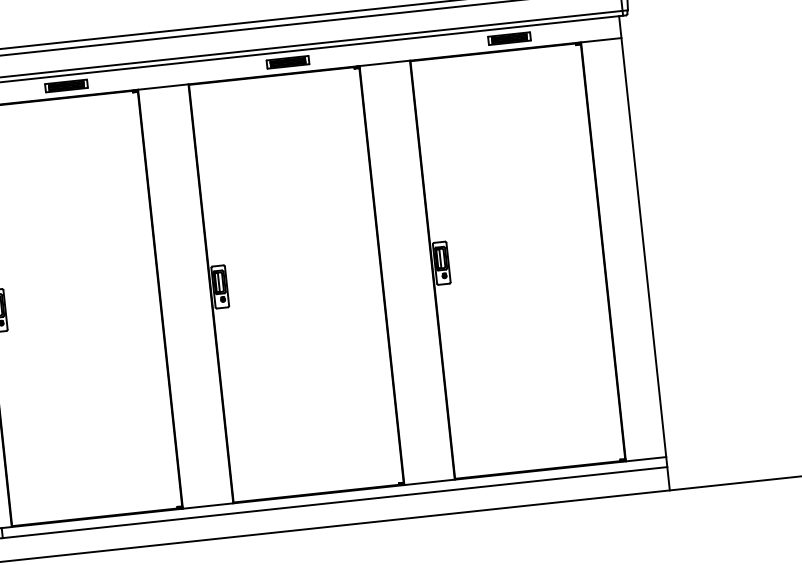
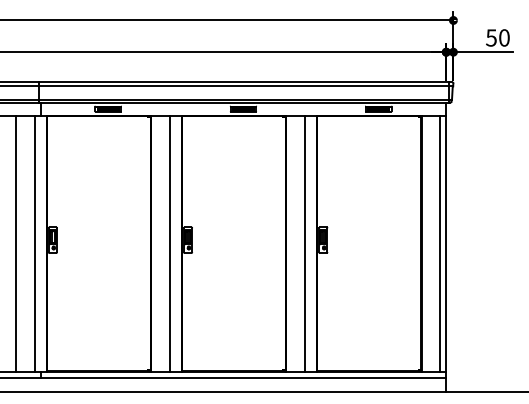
line: (634, 248) -> (440, 243), added
line: (411, 271) -> (304, 243), added
line: (190, 295) -> (169, 243), added

